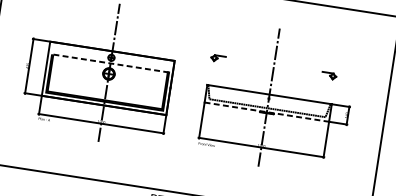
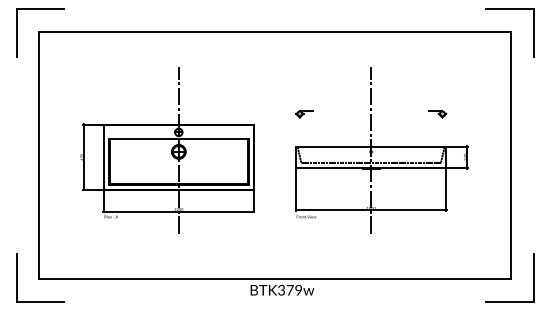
line: (110, 63) -> (178, 139), dashed -> solid
line: (267, 111) -> (371, 167), dashed -> solid

